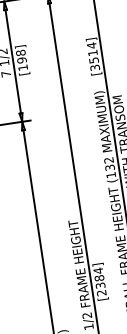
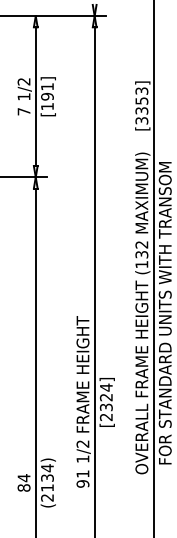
text: (20, 52) -> (47, 86), [198] -> [191]
text: (92, 52) -> (141, 100), [3514] -> [3353]
text: (99, 278) -> (106, 397), [2384] -> [2324]

